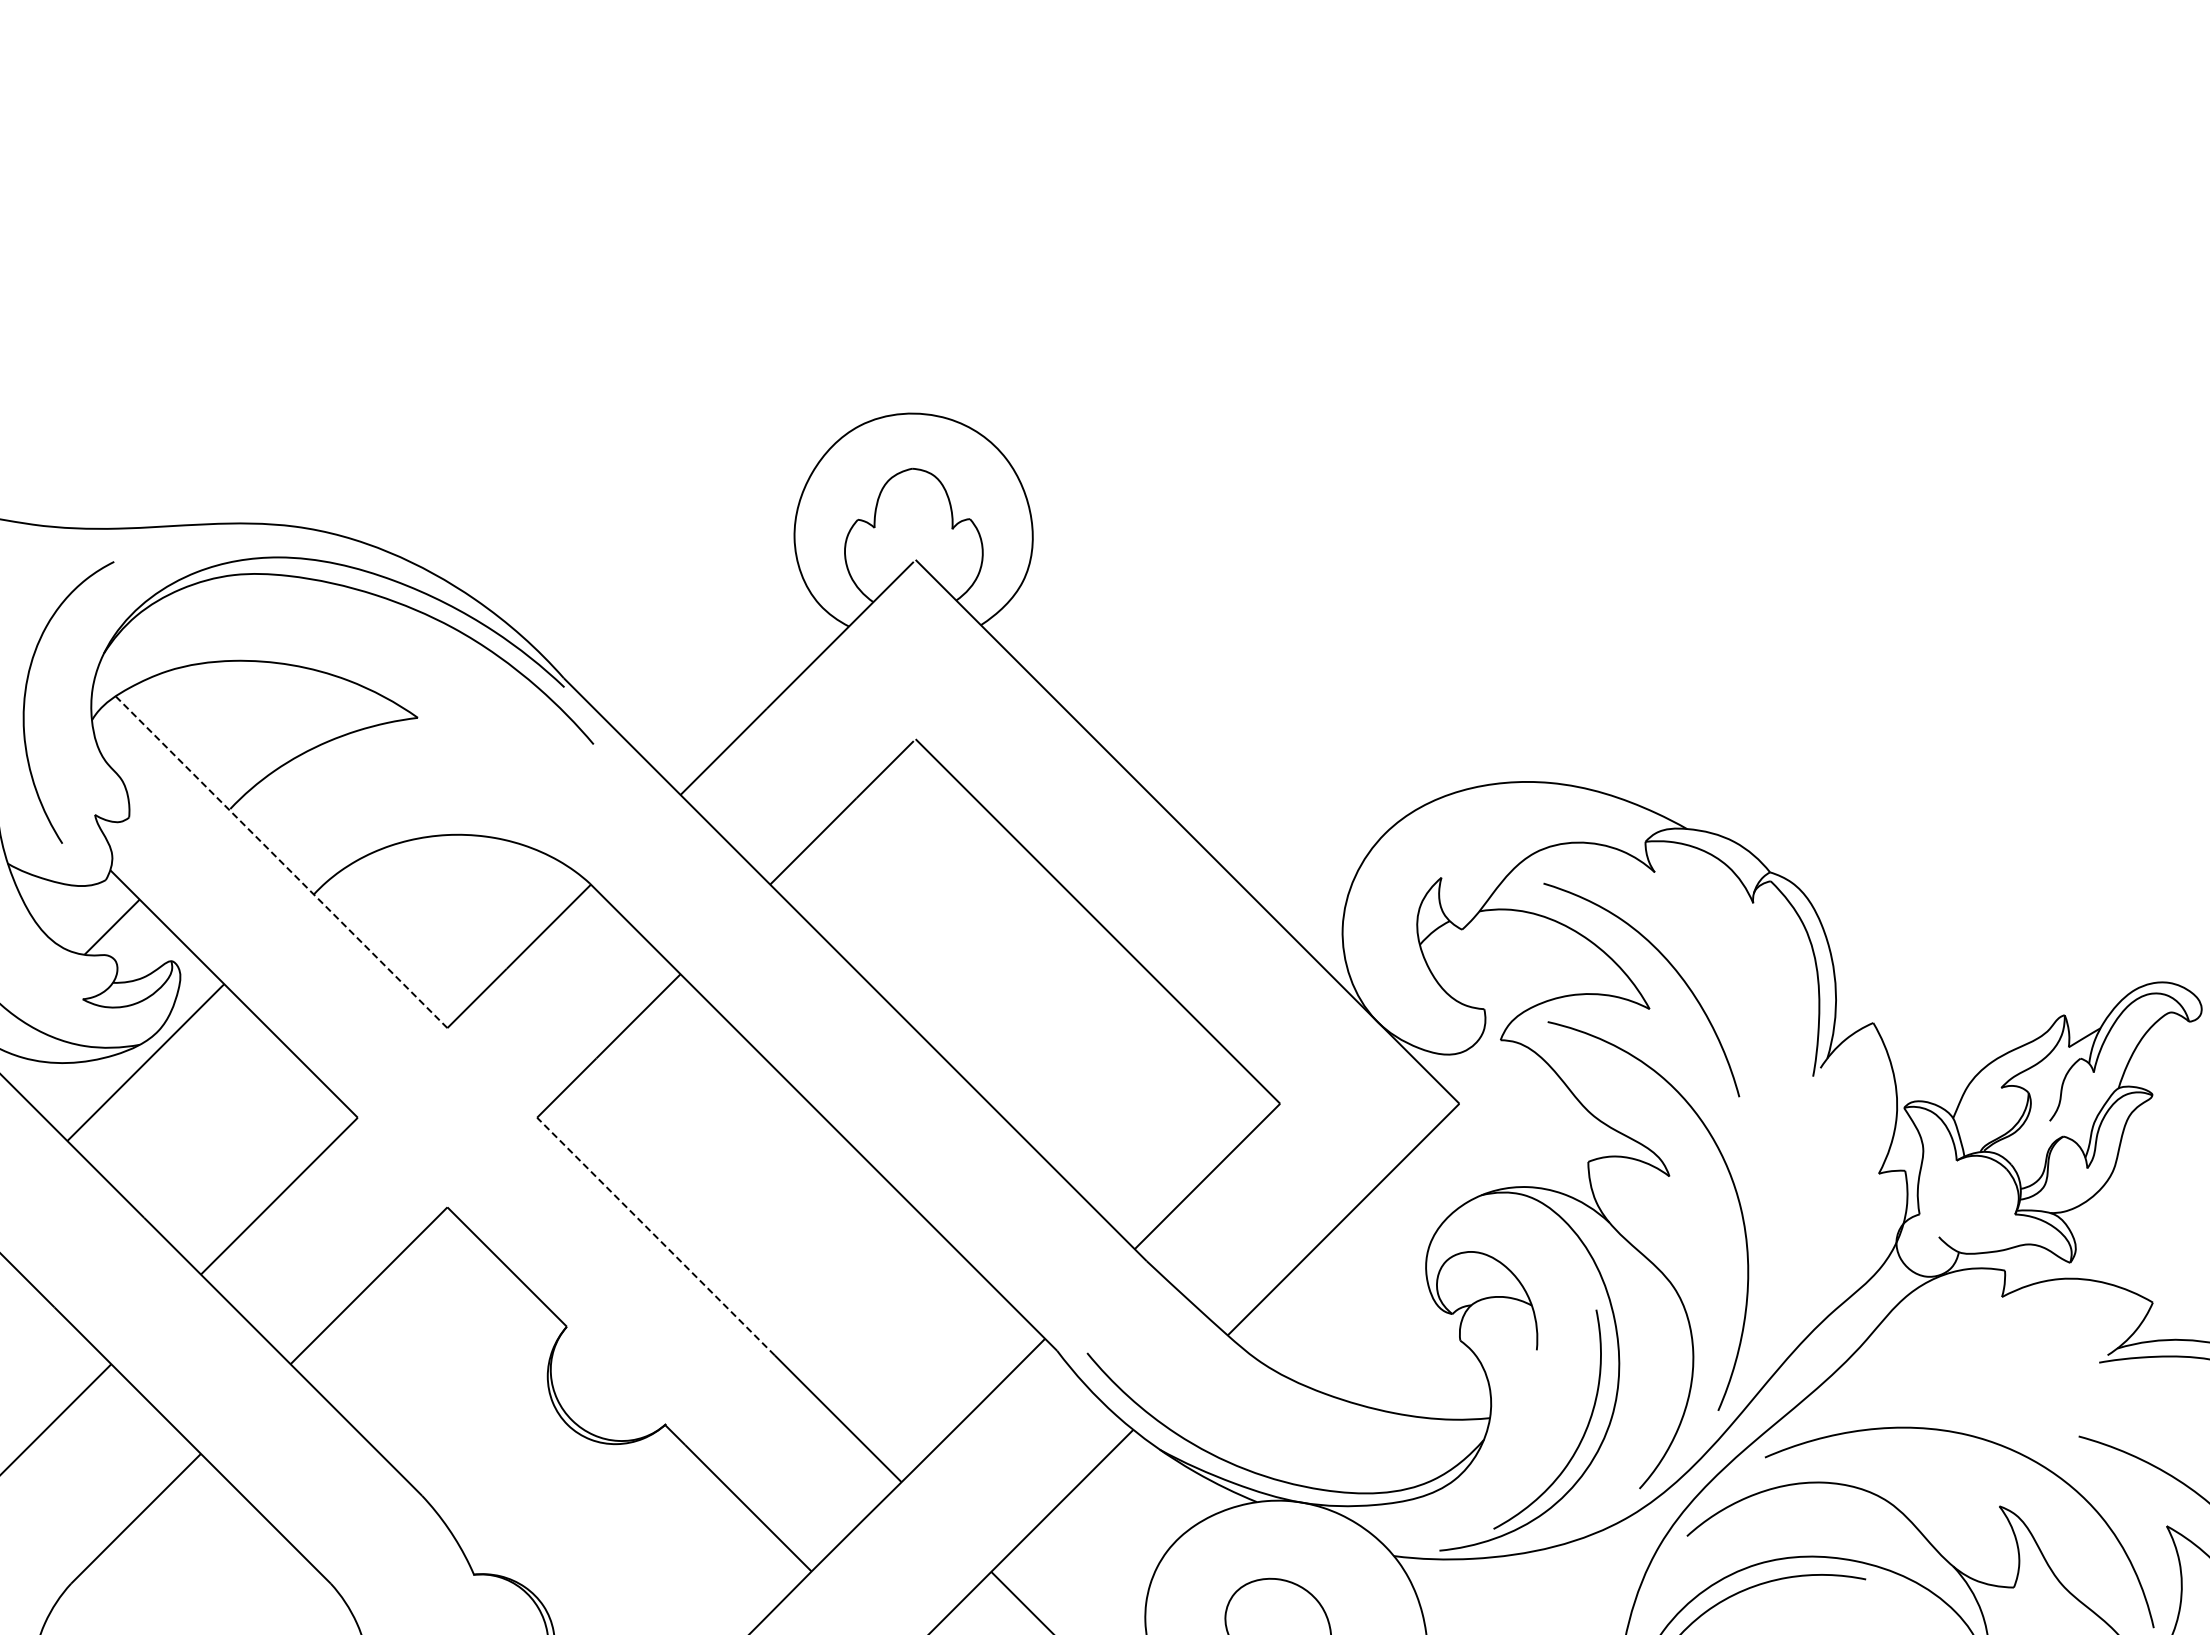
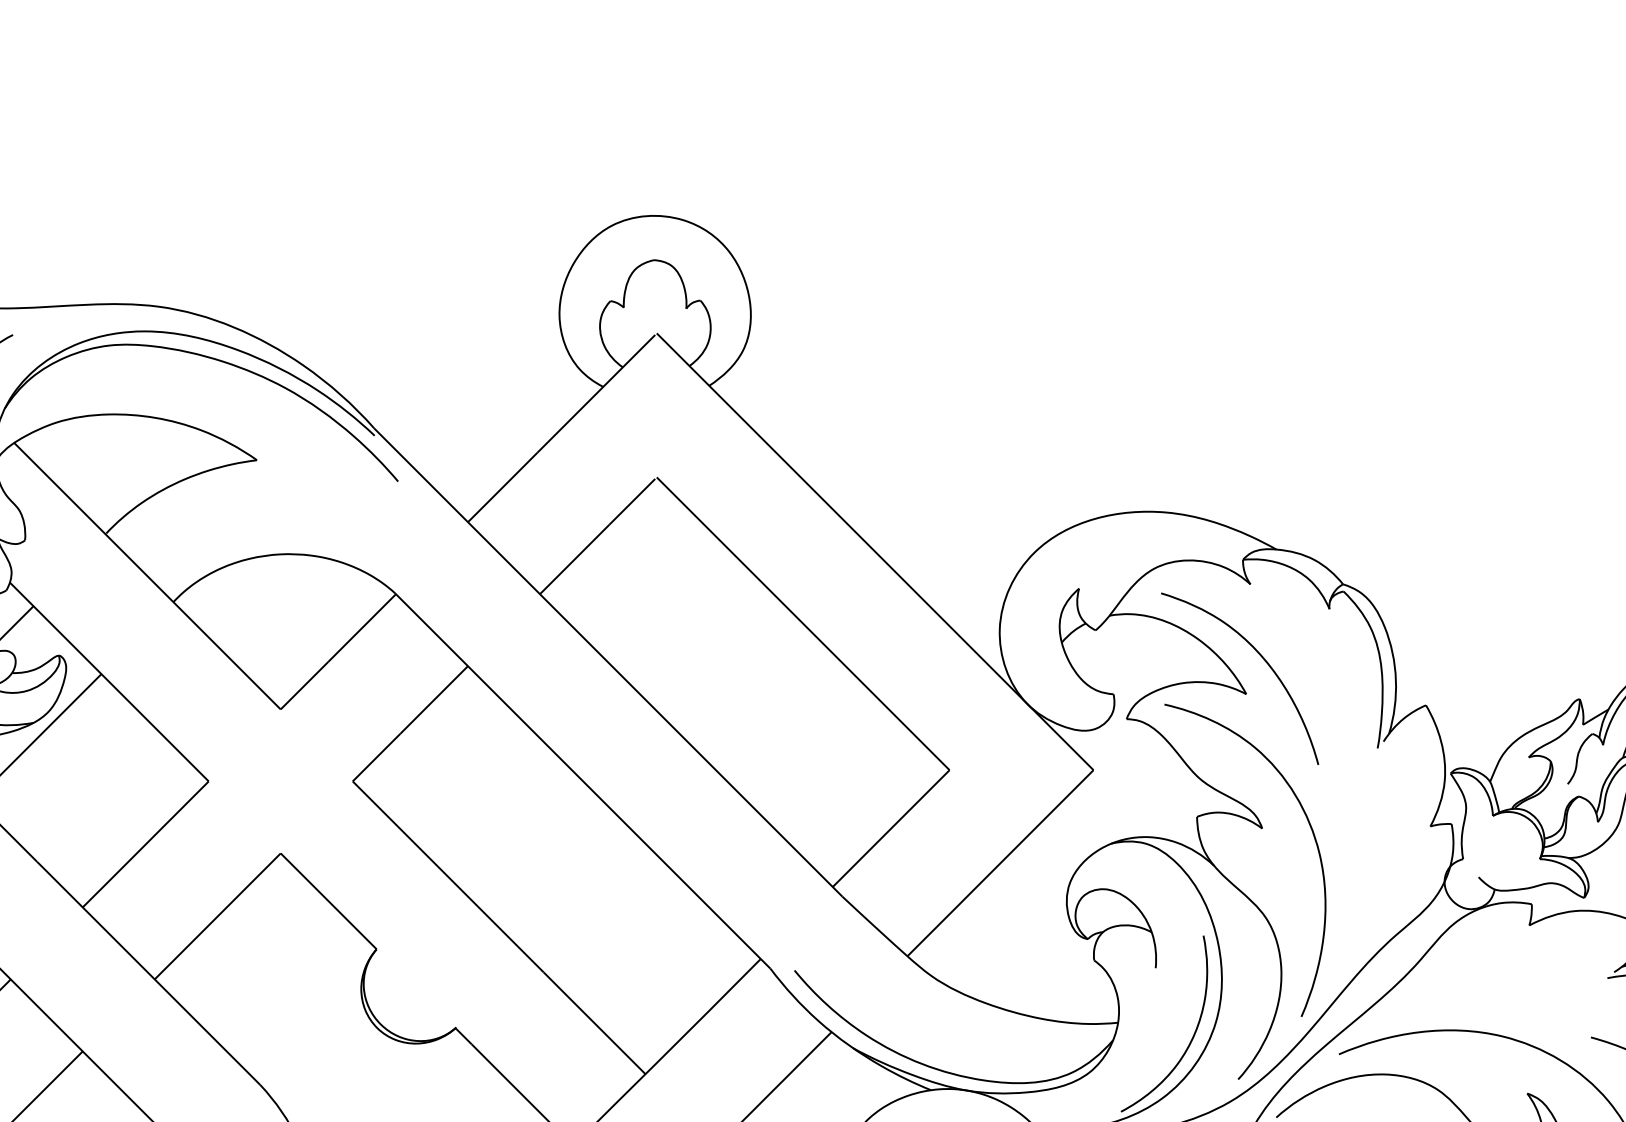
line: (281, 862) -> (147, 576), dashed -> solid
line: (655, 1236) -> (447, 876), dashed -> solid

